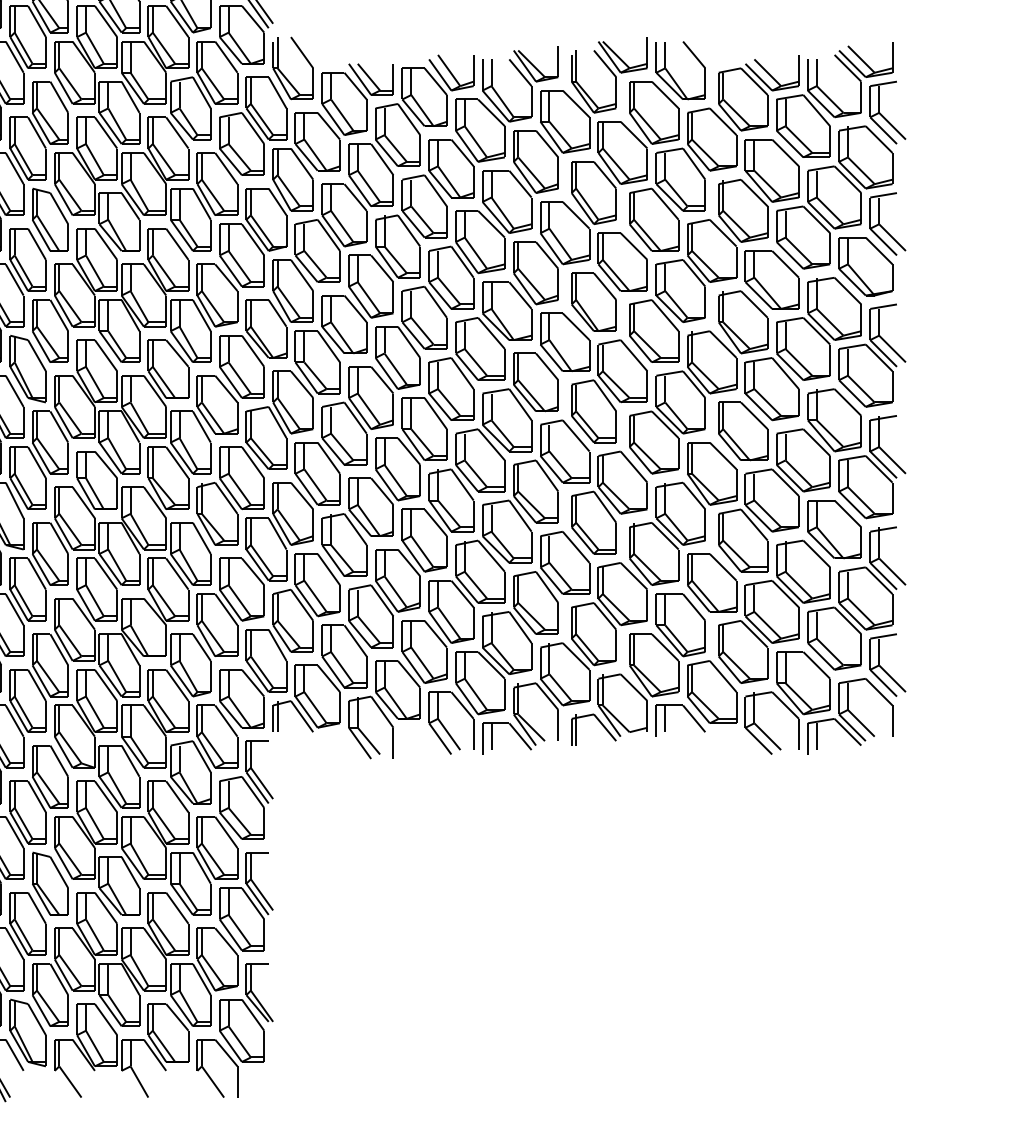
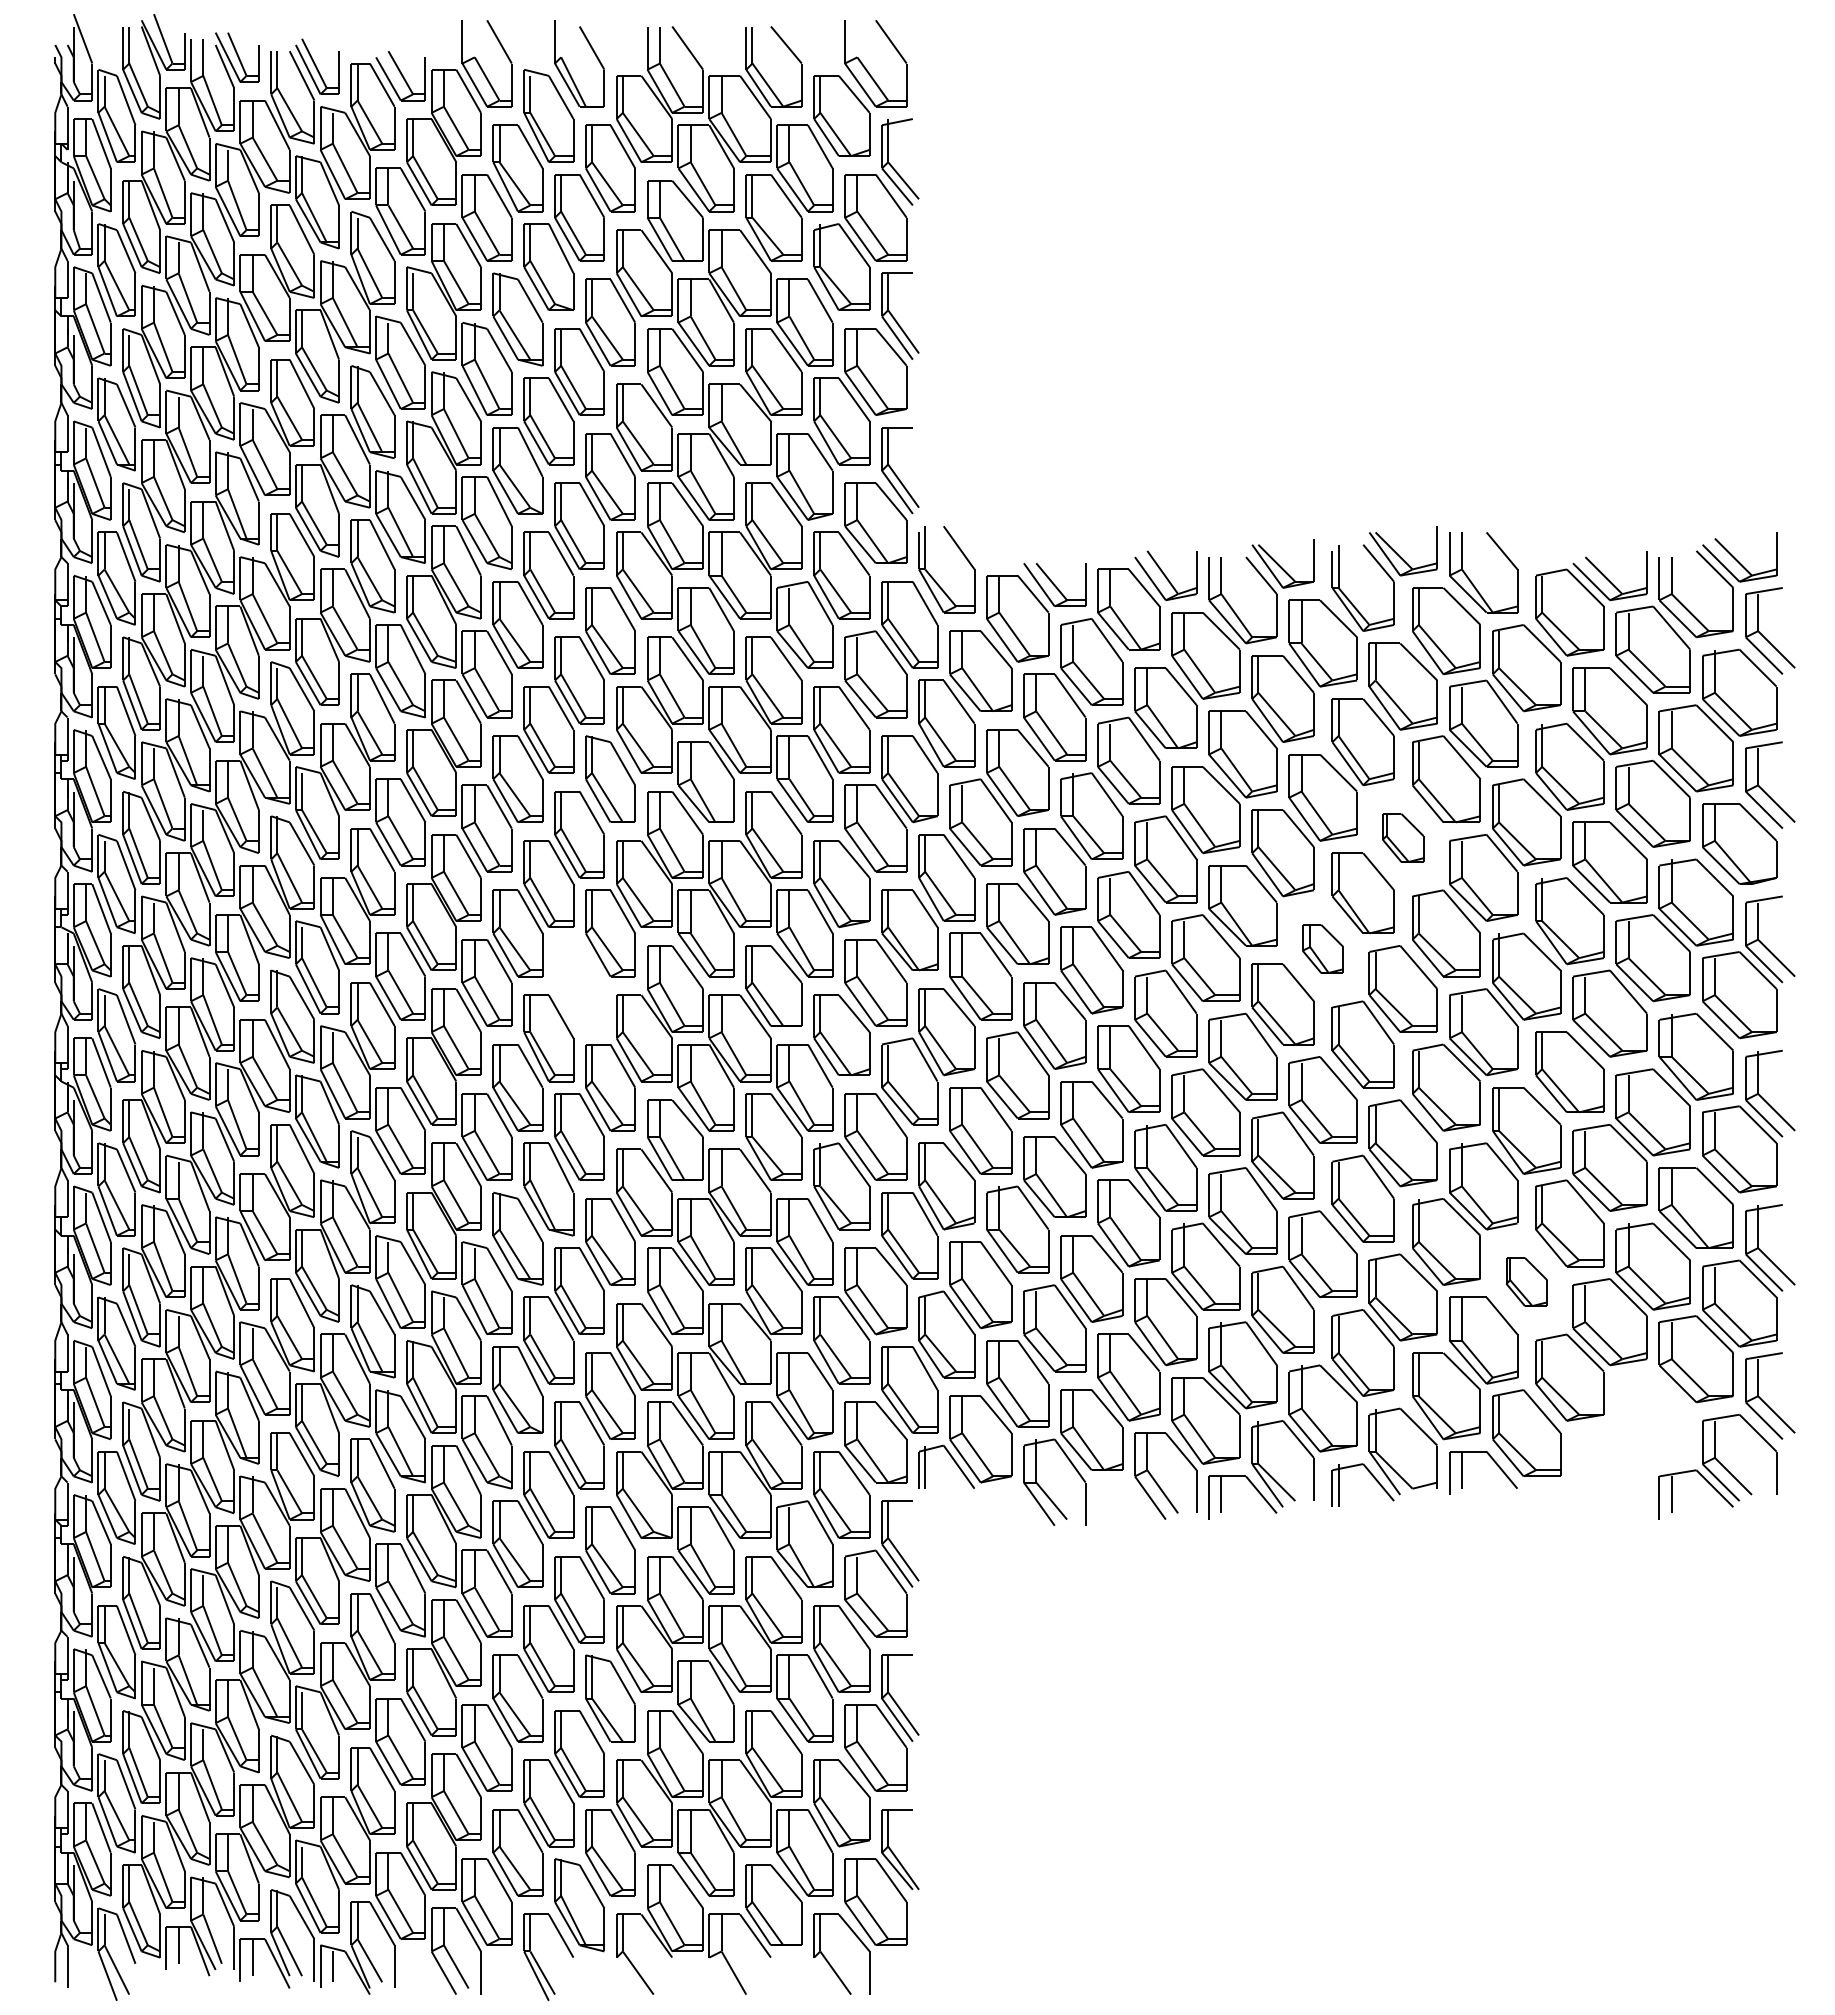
part: (622, 261) -> (1402, 837), size x0.6
part: (564, 342) -> (1322, 948), size x0.6
part: (27, 368) -> (579, 985), removed
part: (711, 582) -> (1526, 1281), size x0.6
part: (787, 703) -> (1631, 1448), removed

